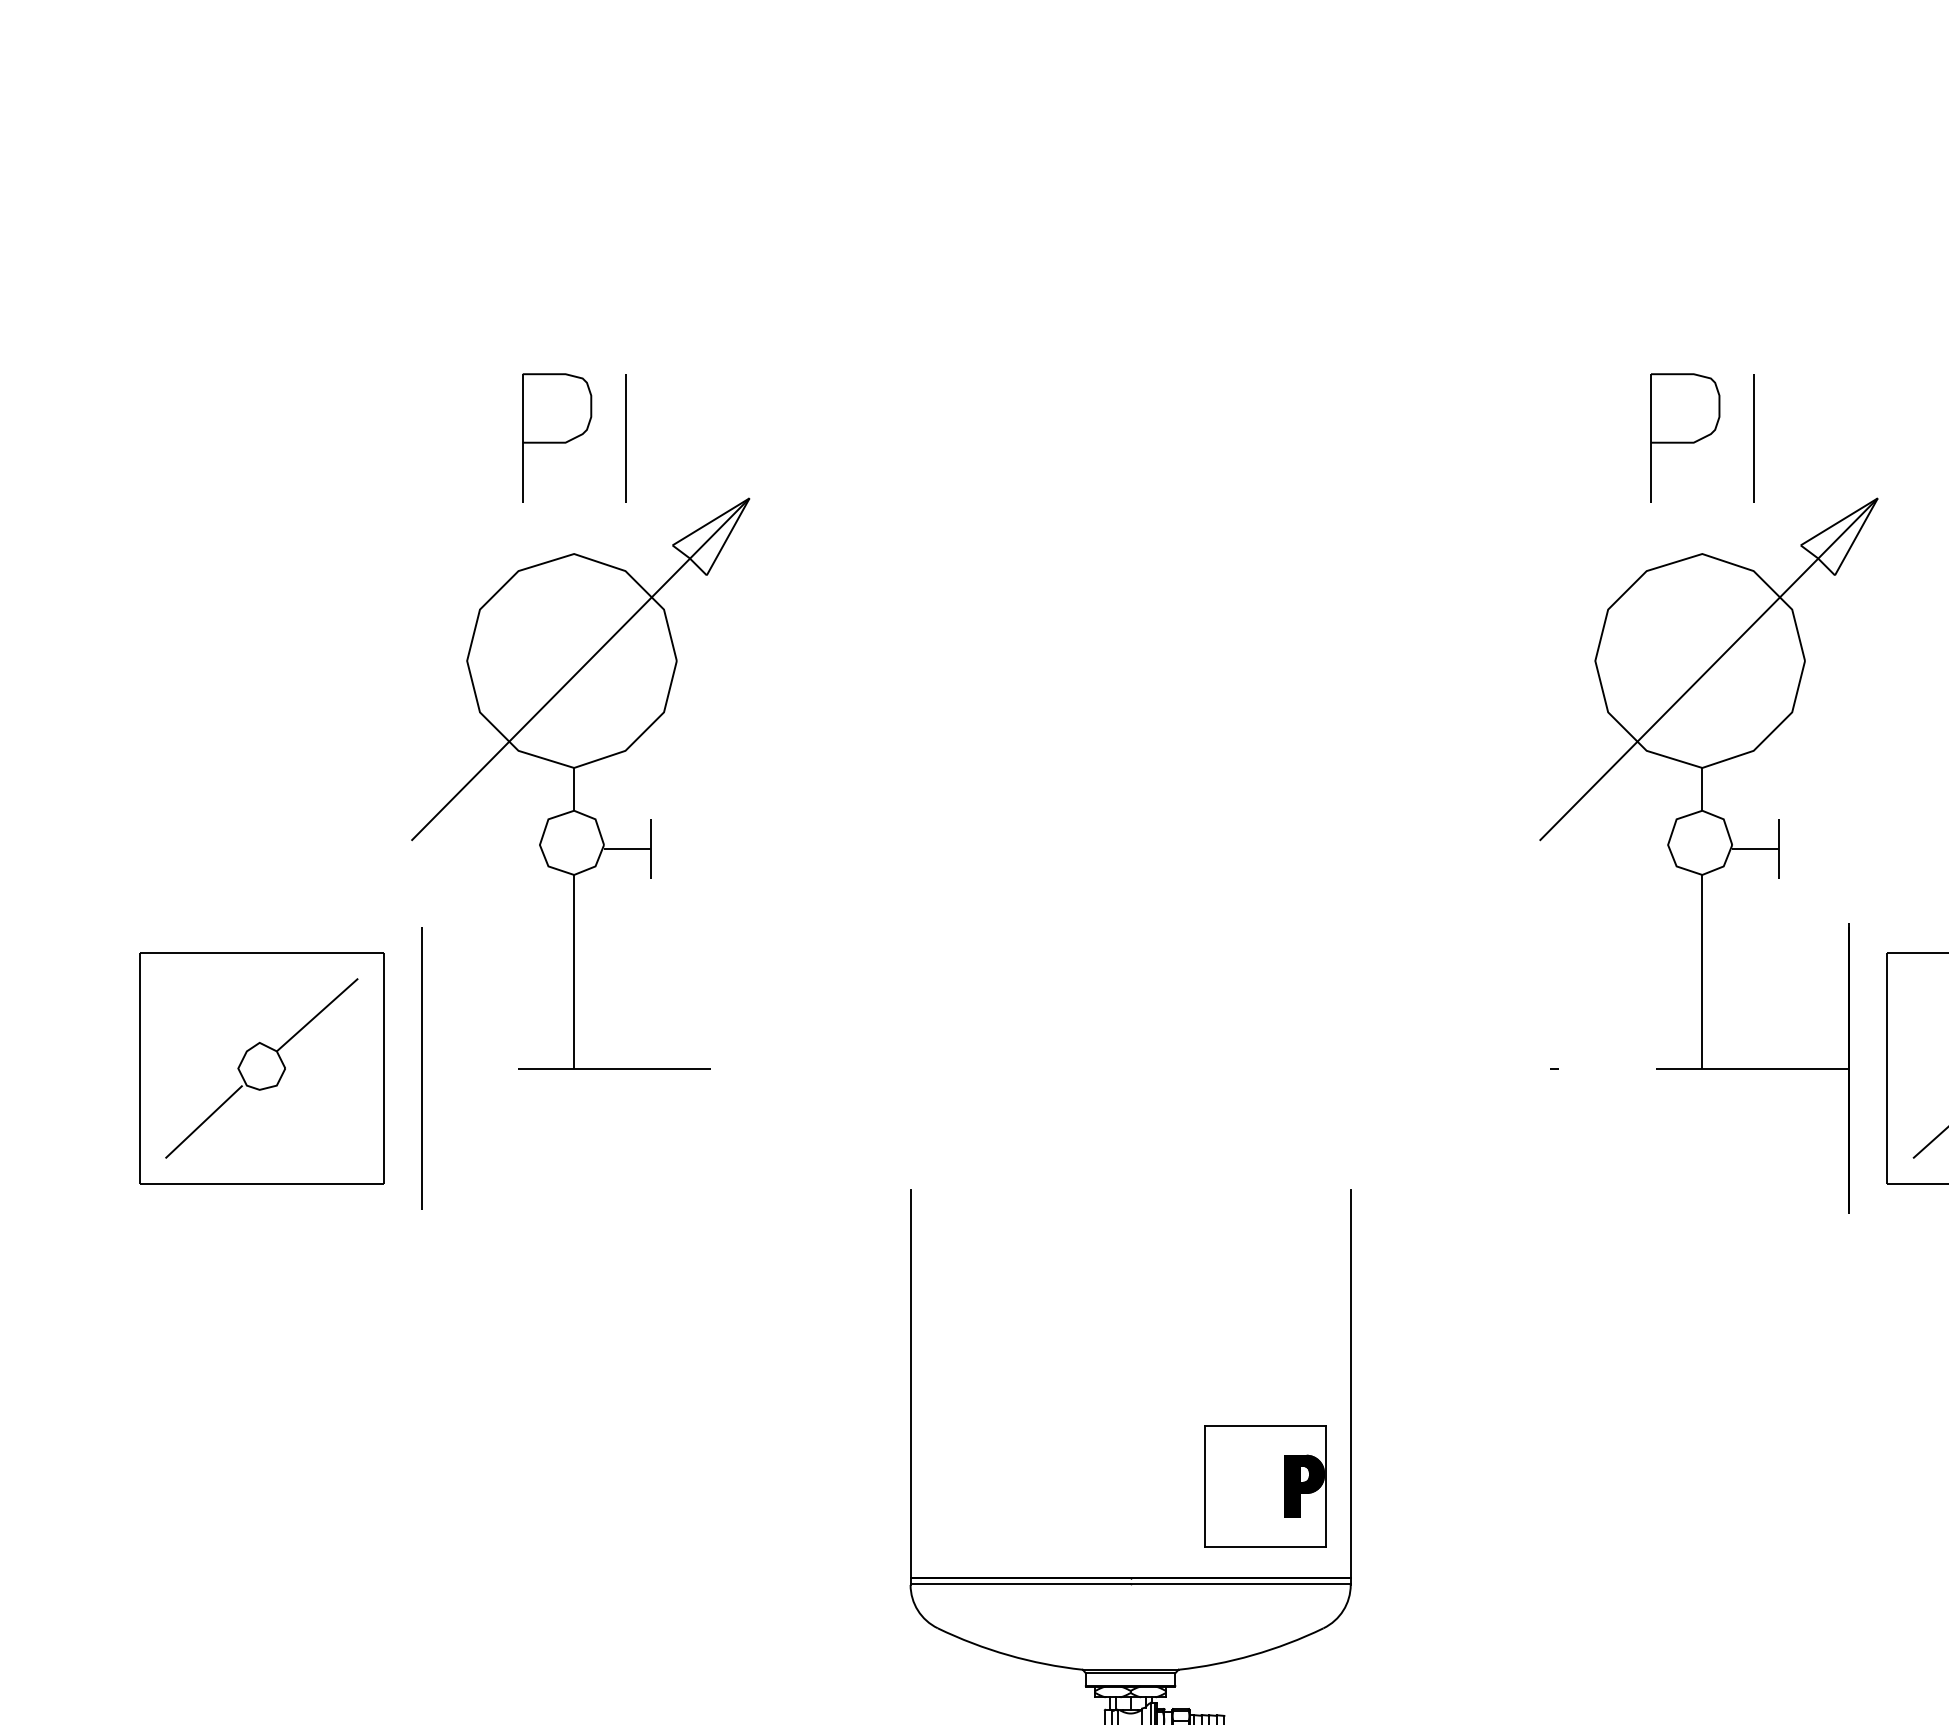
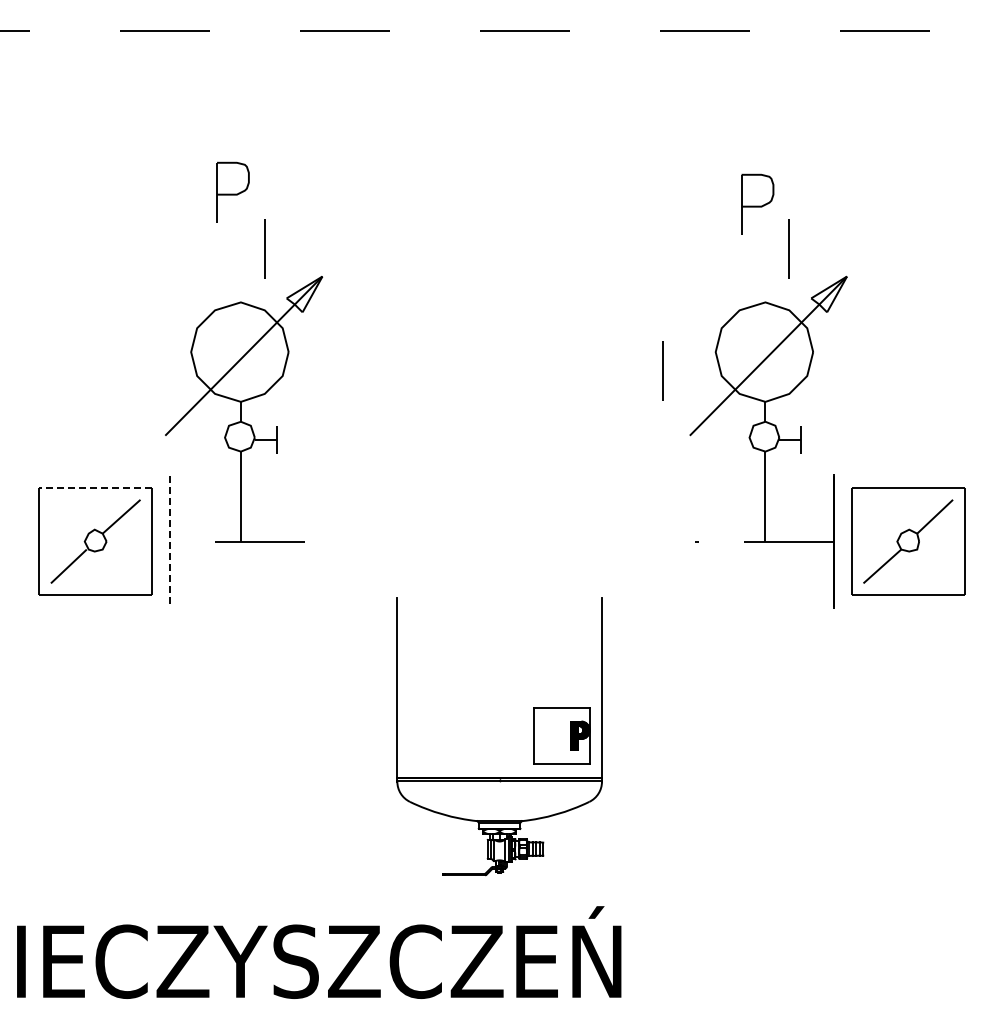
part: (556, 435) -> (232, 191), moved
part: (1685, 435) -> (757, 203), moved
line: (1480, 700) -> (662, 370), added
line: (261, 952) -> (95, 487), solid -> dashed
line: (422, 1068) -> (170, 541), solid -> dashed

